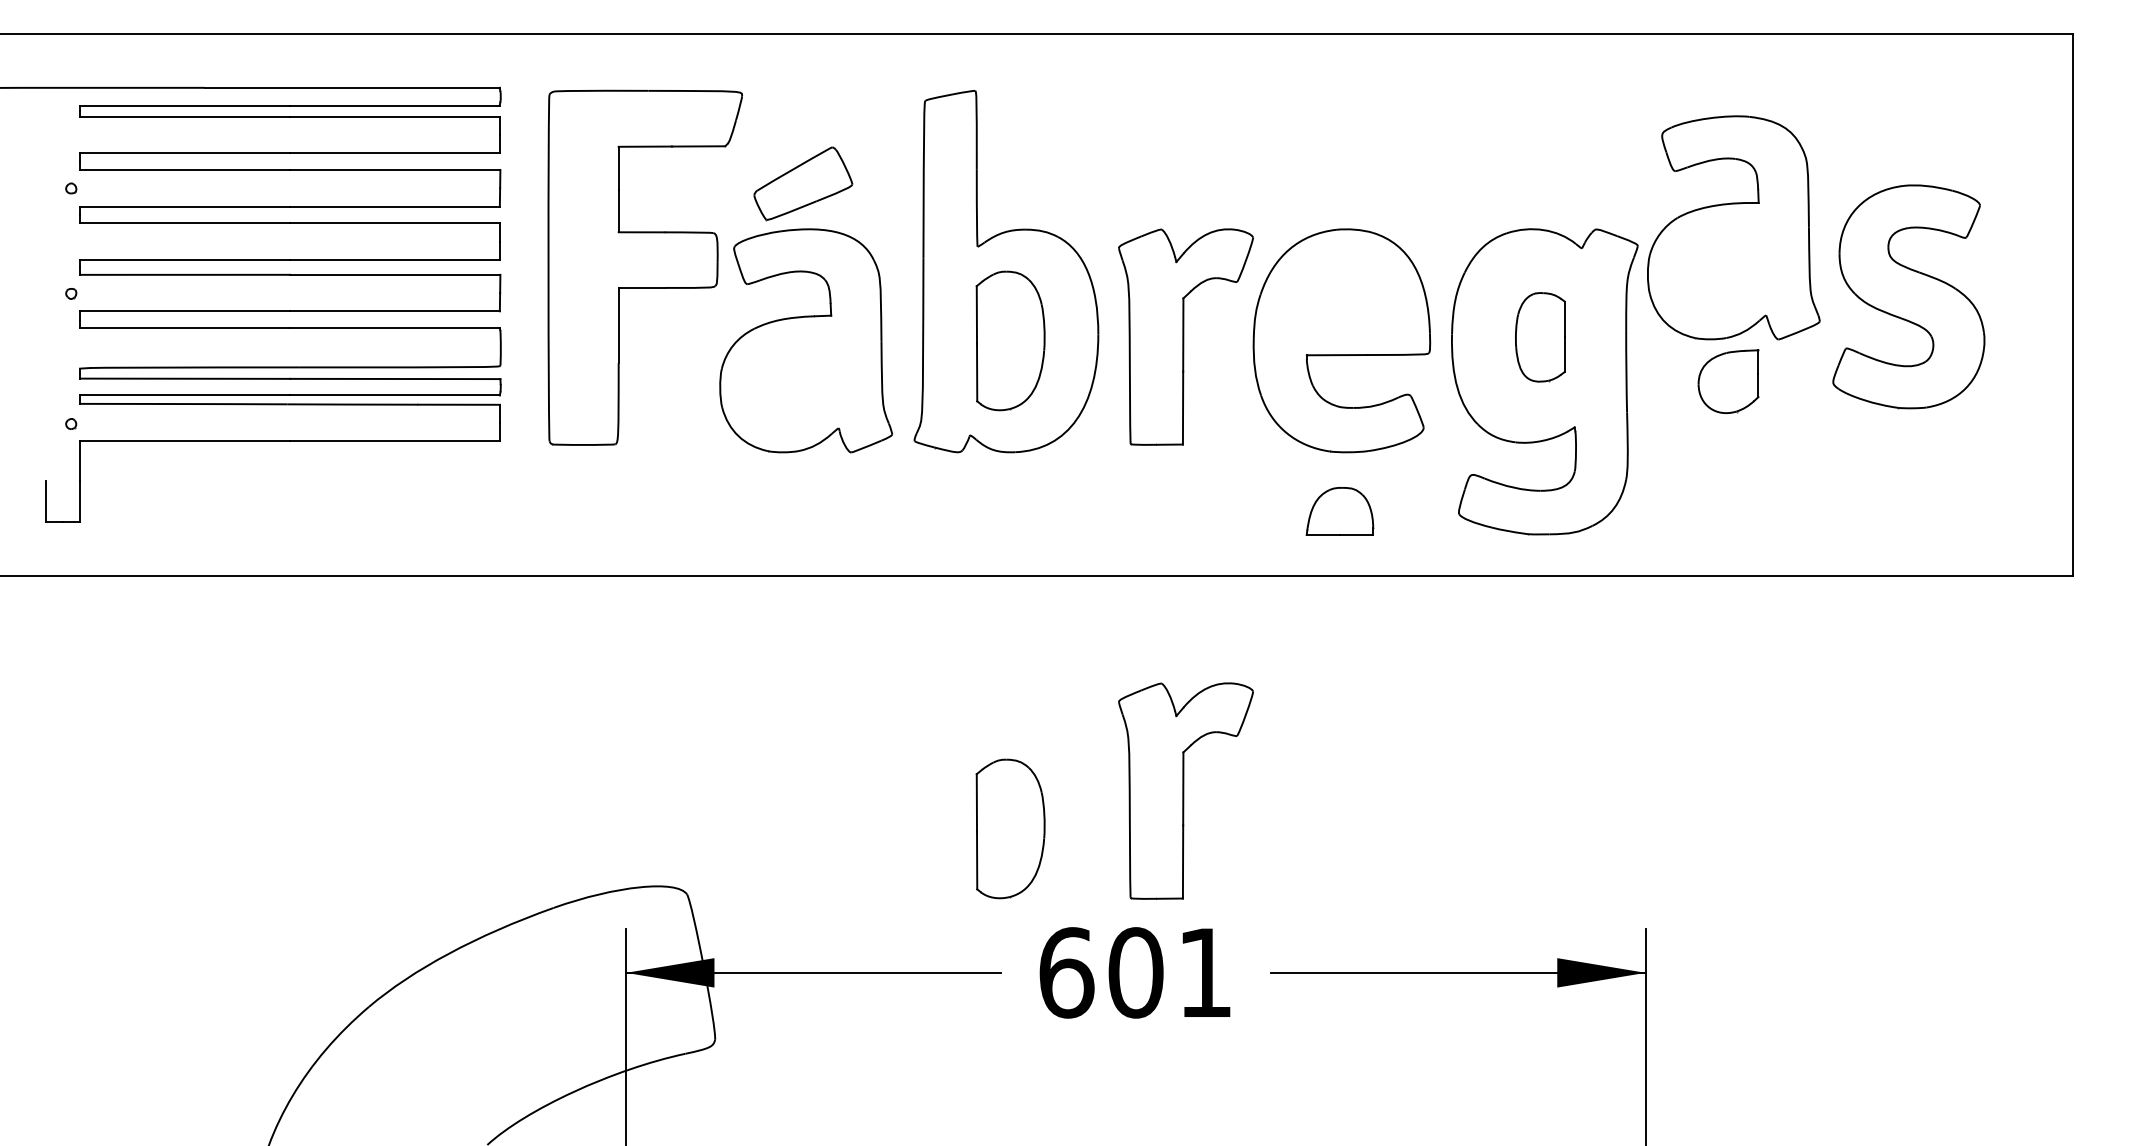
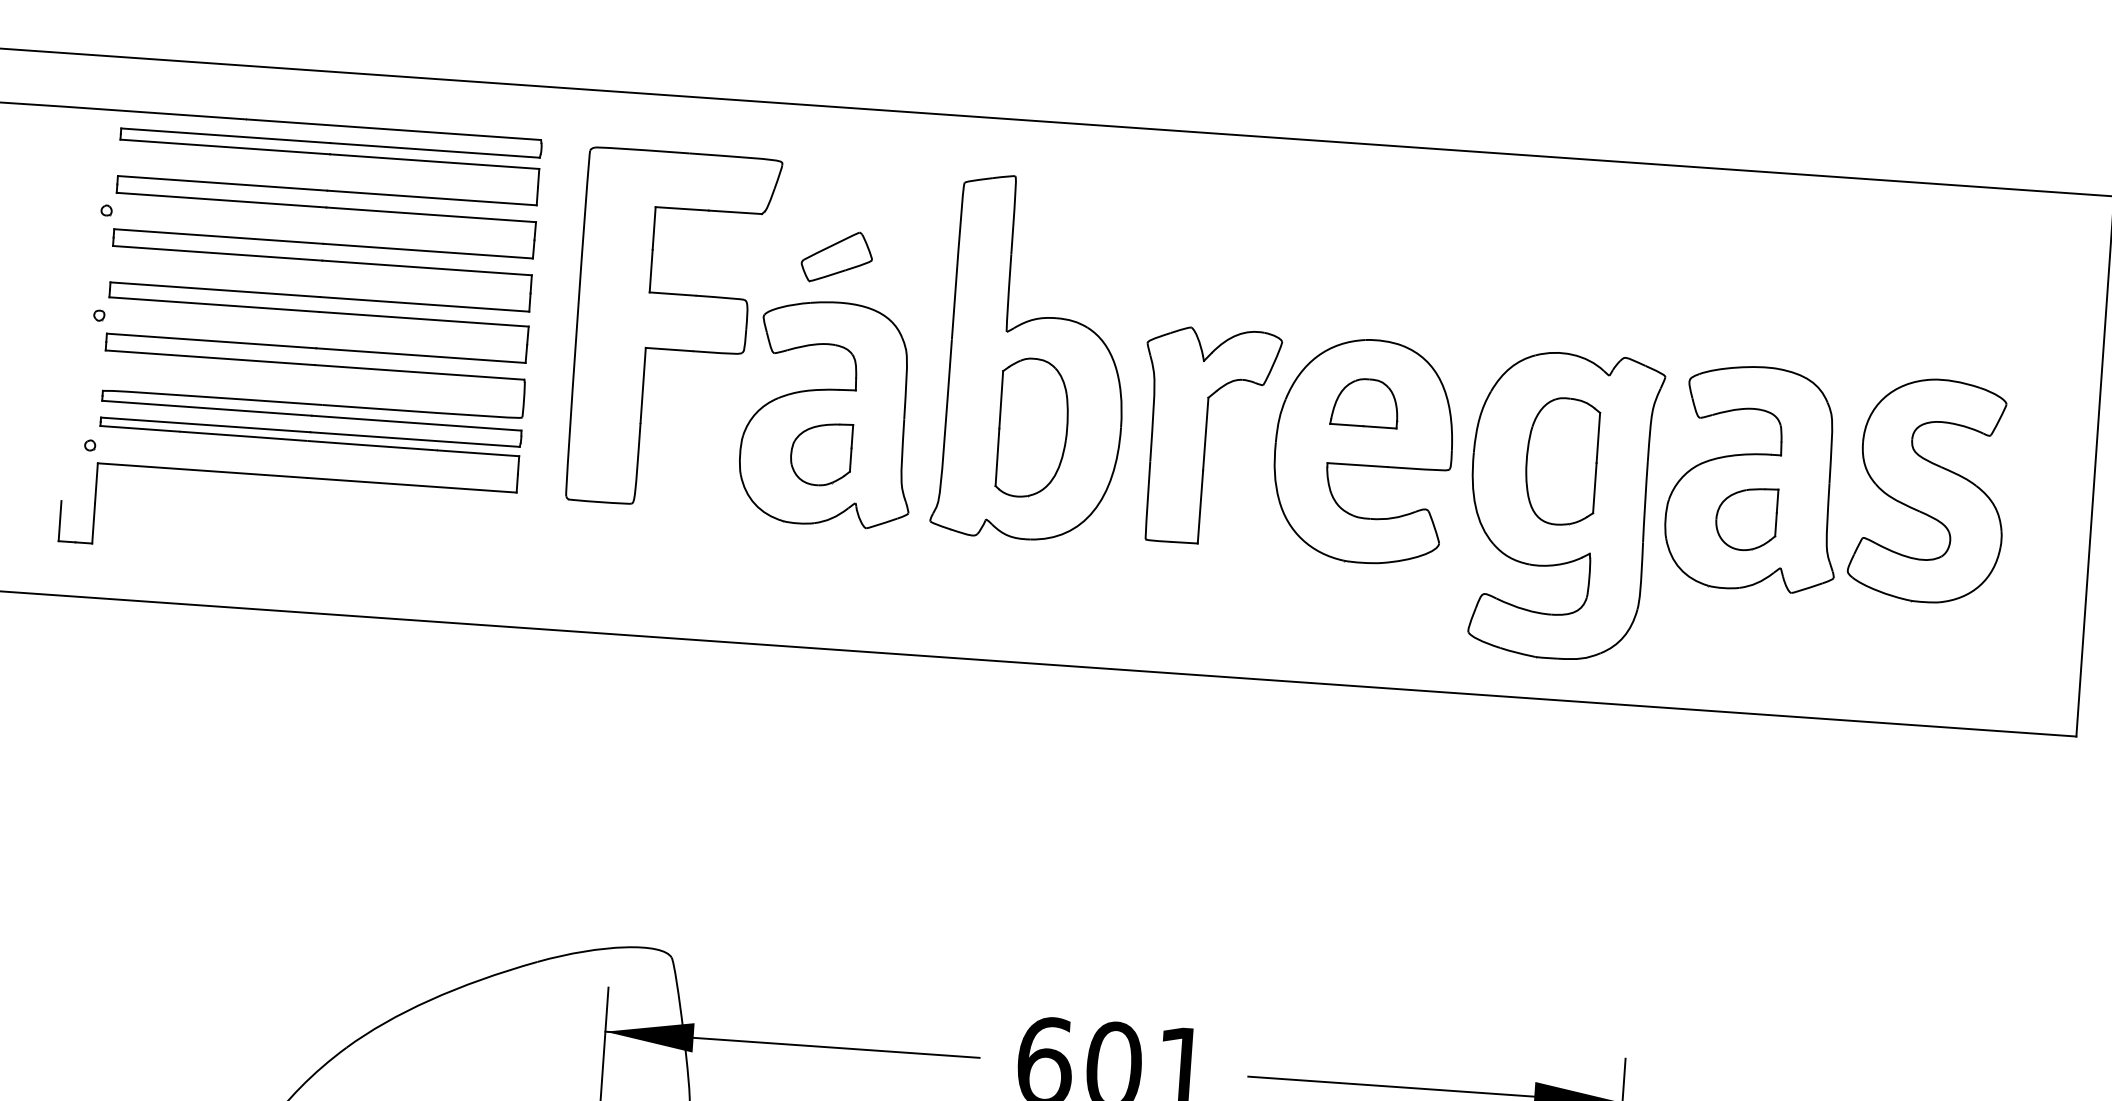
part: (802, 184) -> (836, 257), size x0.71
part: (1733, 227) -> (1754, 478), moved
part: (1908, 296) -> (1928, 490), moved
part: (1540, 337) -> (1561, 461), size x1.43
part: (800, 381) -> (820, 453), added
part: (1339, 511) -> (1364, 402), moved
part: (1185, 790) -> (1176, 888), removed
part: (1010, 828) -> (998, 914), removed

